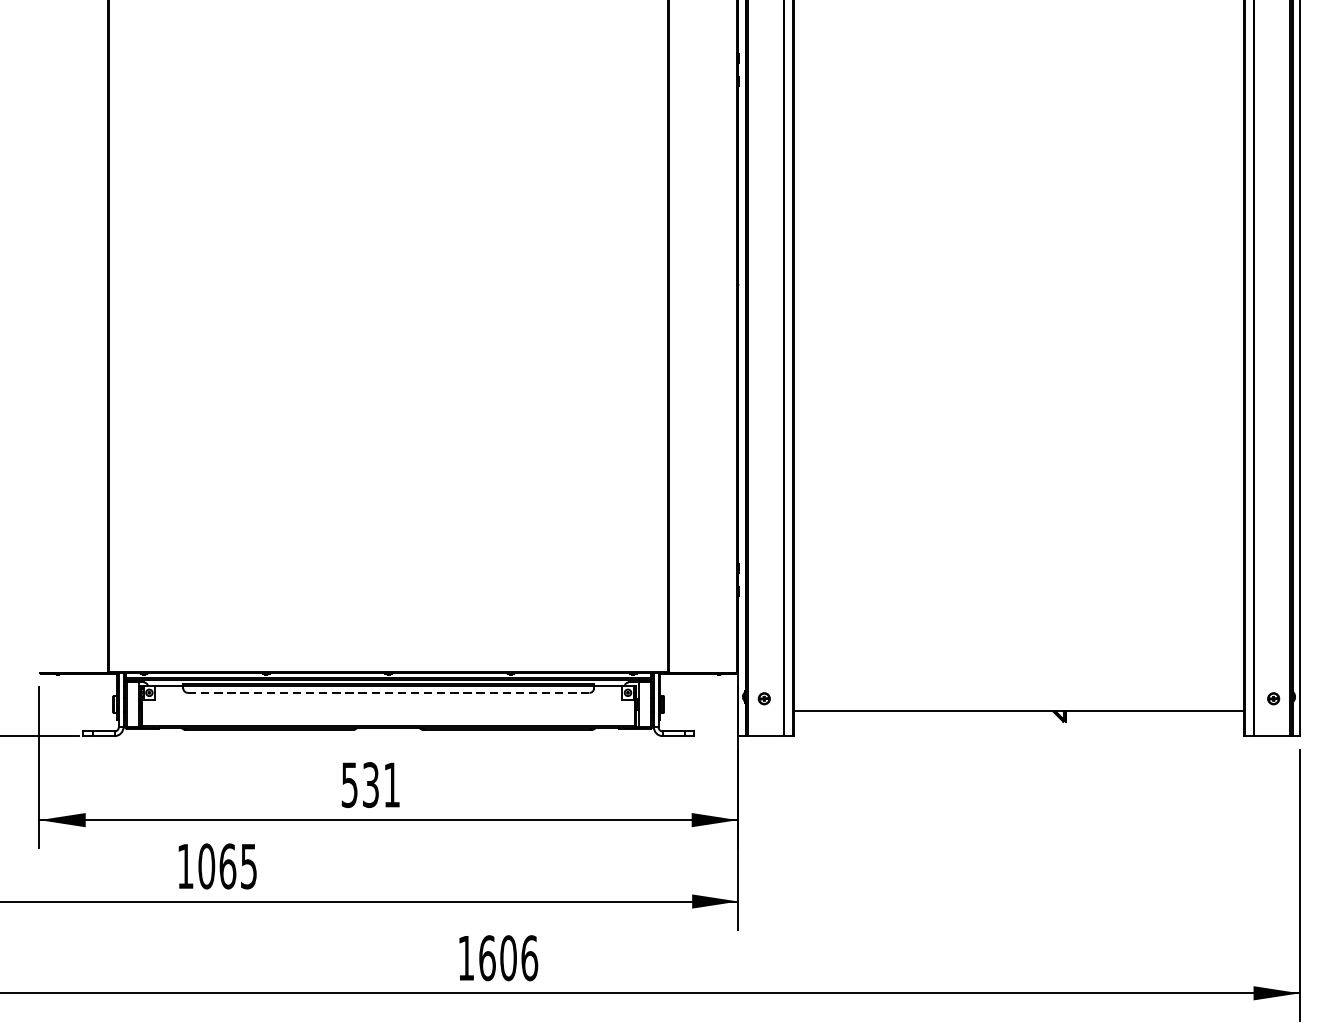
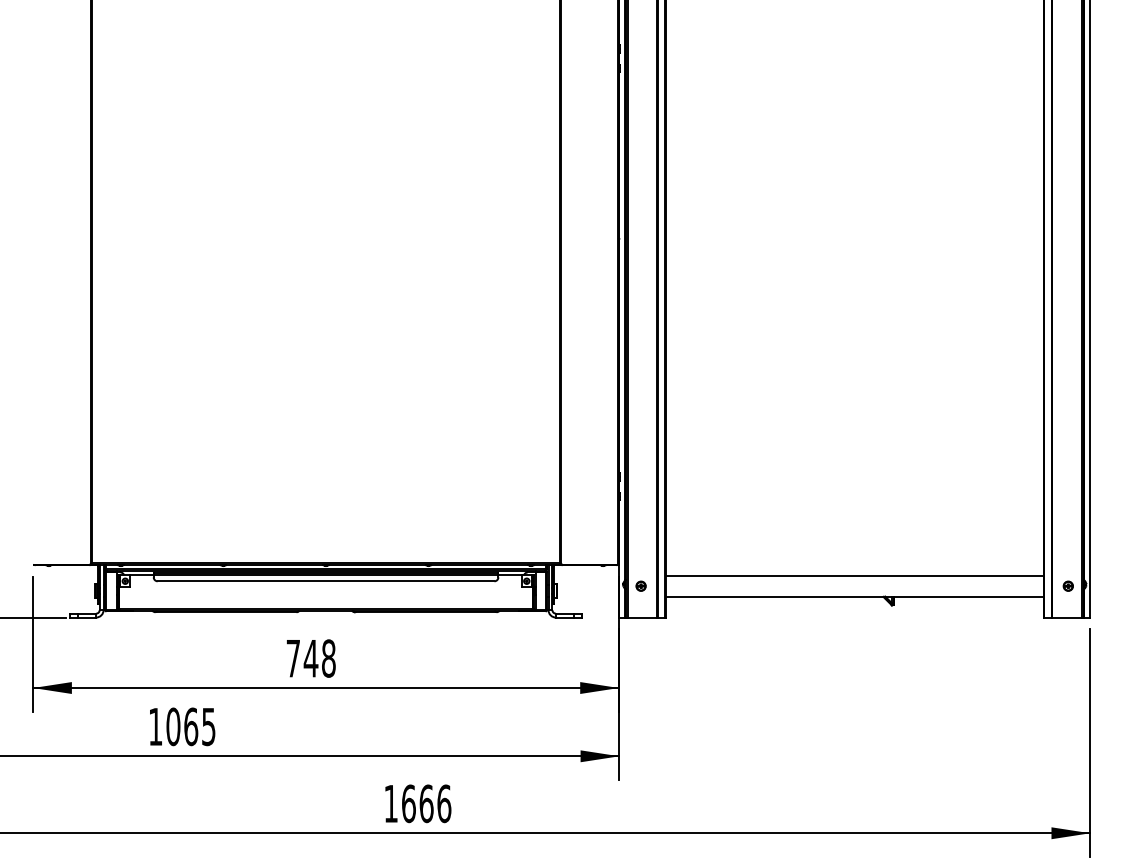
line: (1018, 685) -> (854, 575), added
line: (389, 693) -> (326, 581), dashed -> solid
text: (370, 784) -> (310, 658), 531 -> 748
text: (508, 957) -> (426, 803), 1606 -> 1666

